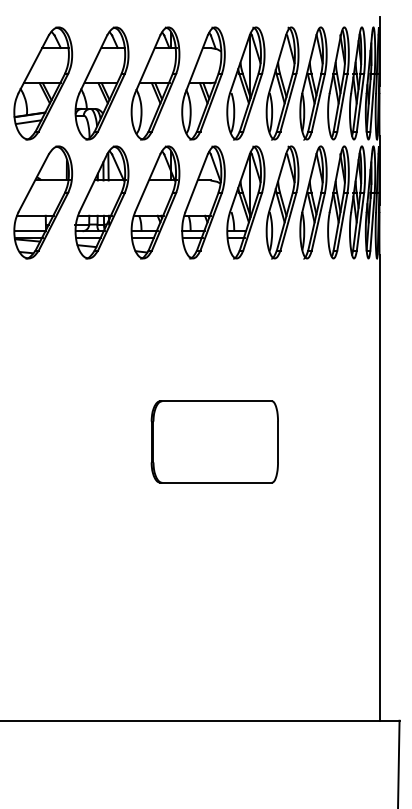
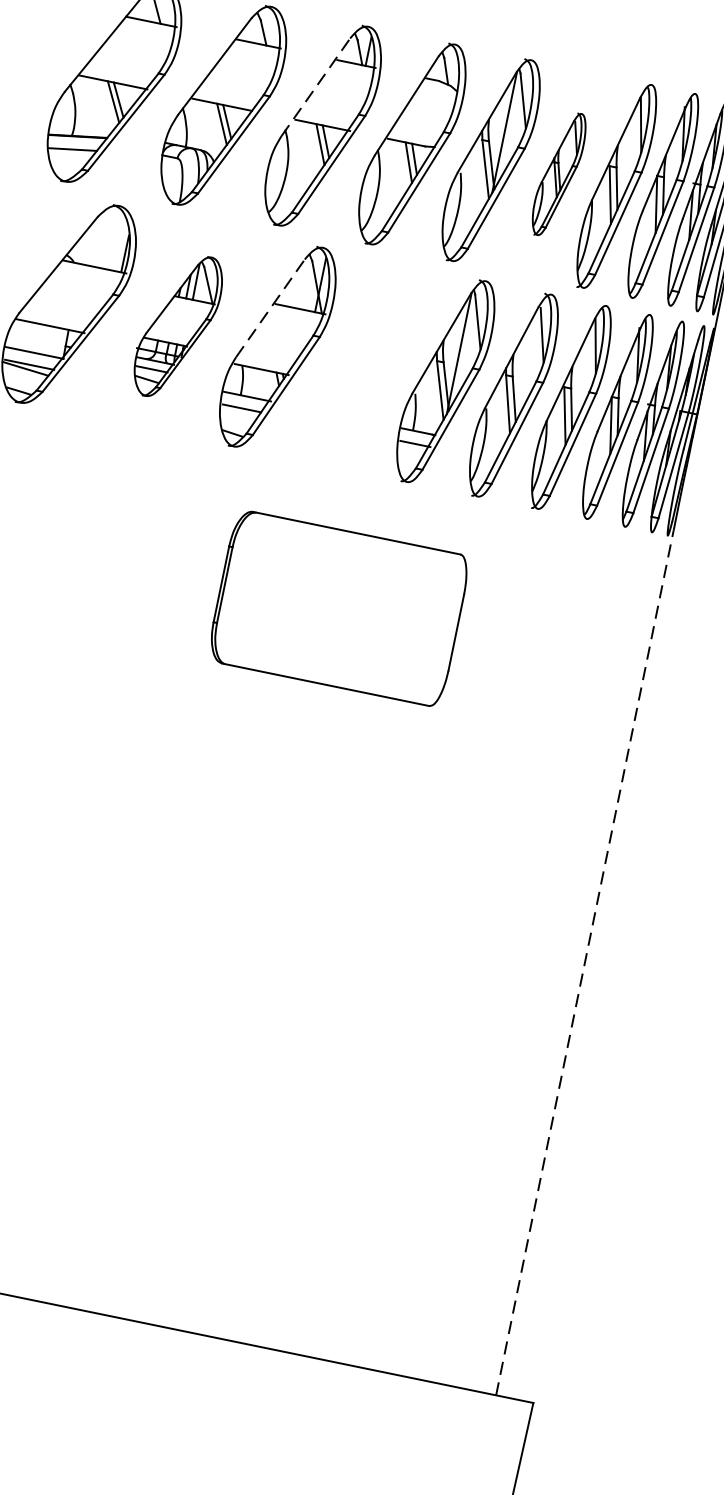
line: (147, 63) -> (315, 85), solid -> dashed
part: (282, 83) -> (558, 174), size x0.6
line: (147, 182) -> (270, 306), solid -> dashed
part: (101, 202) -> (177, 326), size x0.7
part: (203, 202) -> (366, 365), removed
part: (214, 441) -> (338, 607), moved
line: (379, 488) -> (584, 963), solid -> dashed

